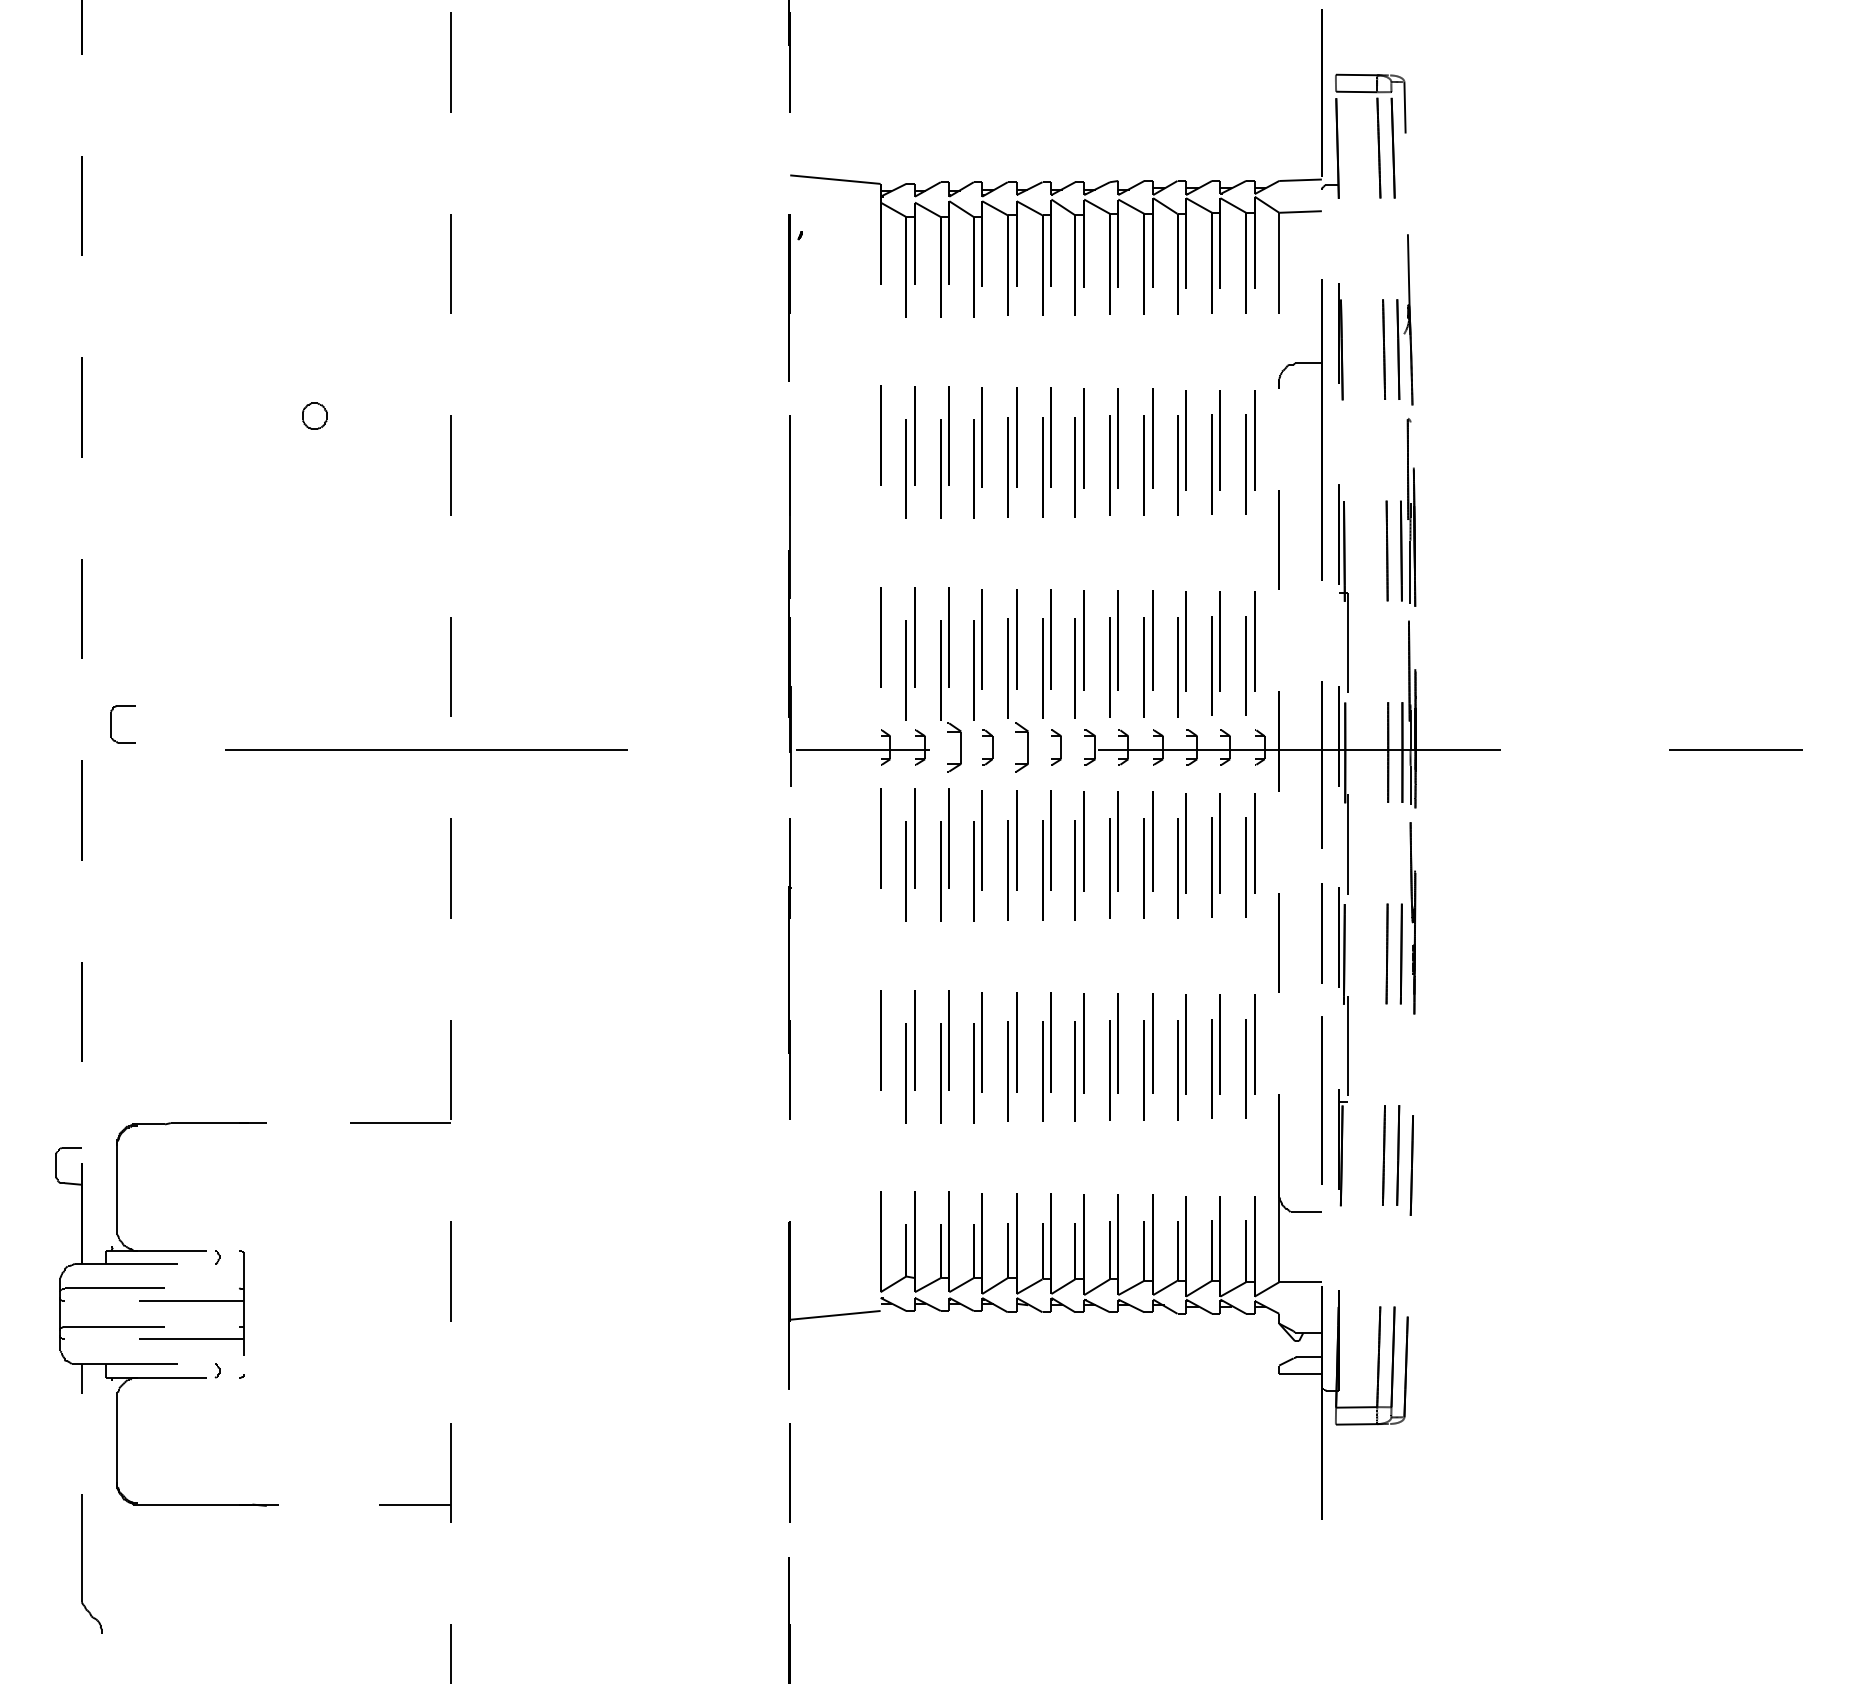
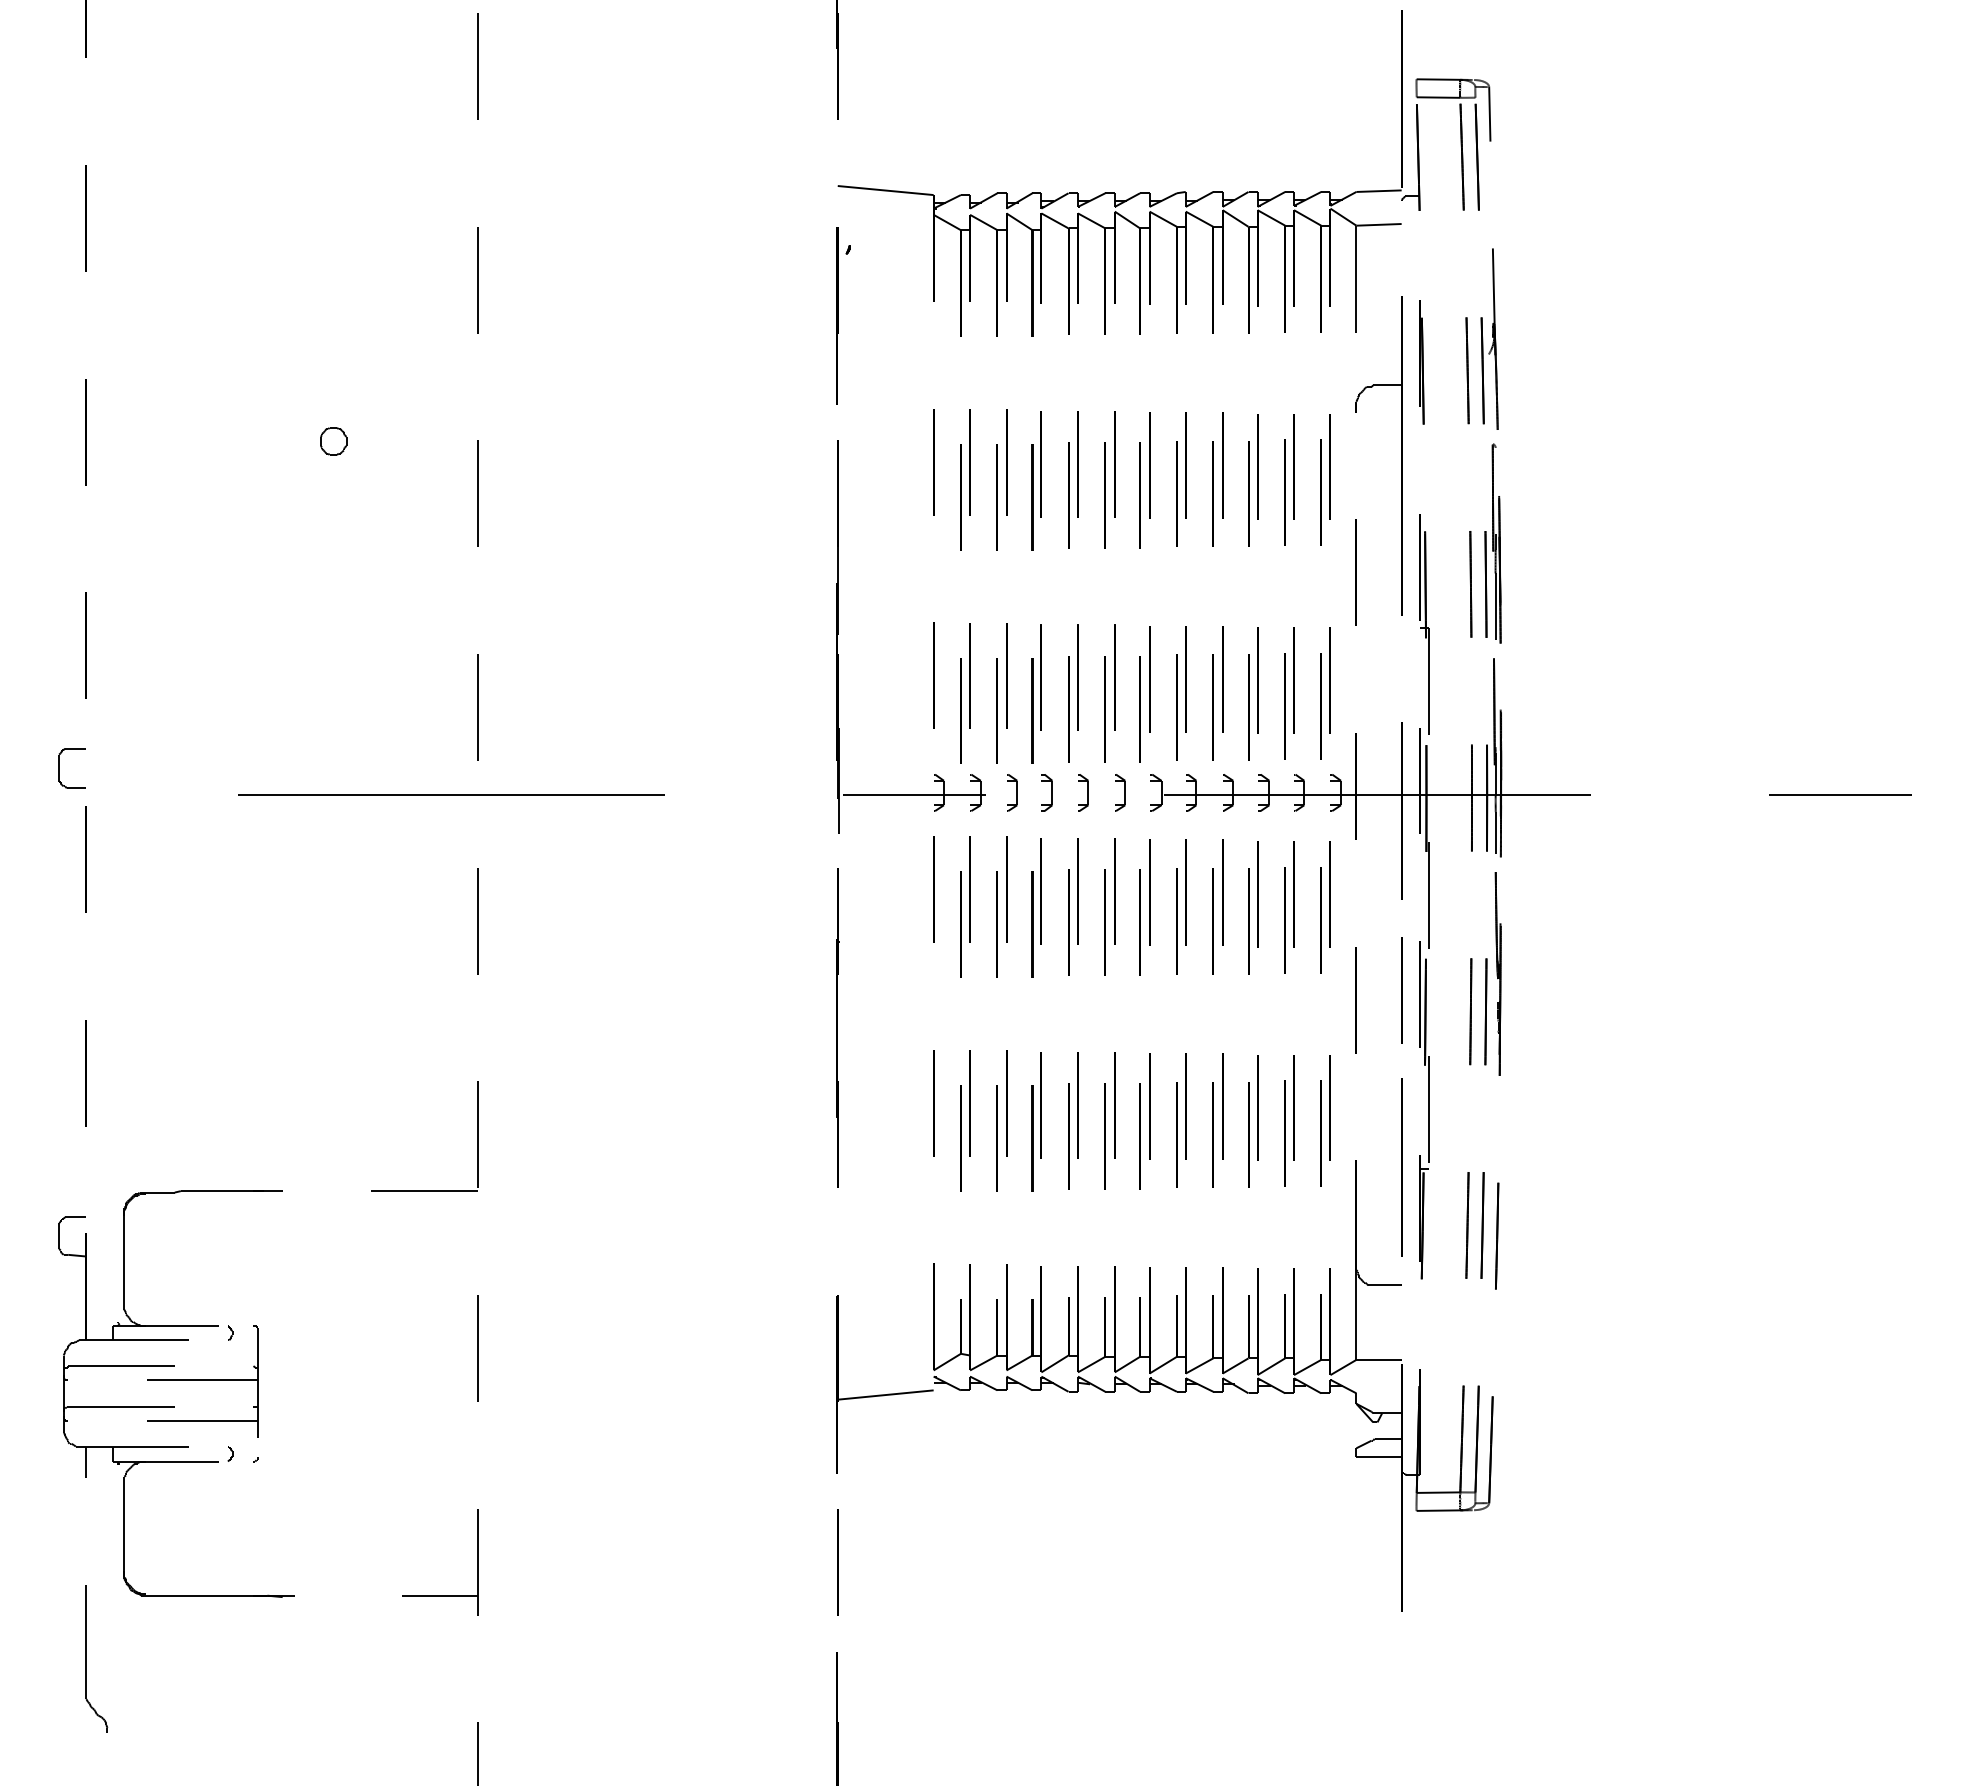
part: (111, 724) -> (59, 768), moved
part: (954, 747) -> (1012, 792), size x0.71
part: (1021, 747) -> (1083, 792), size x0.71

